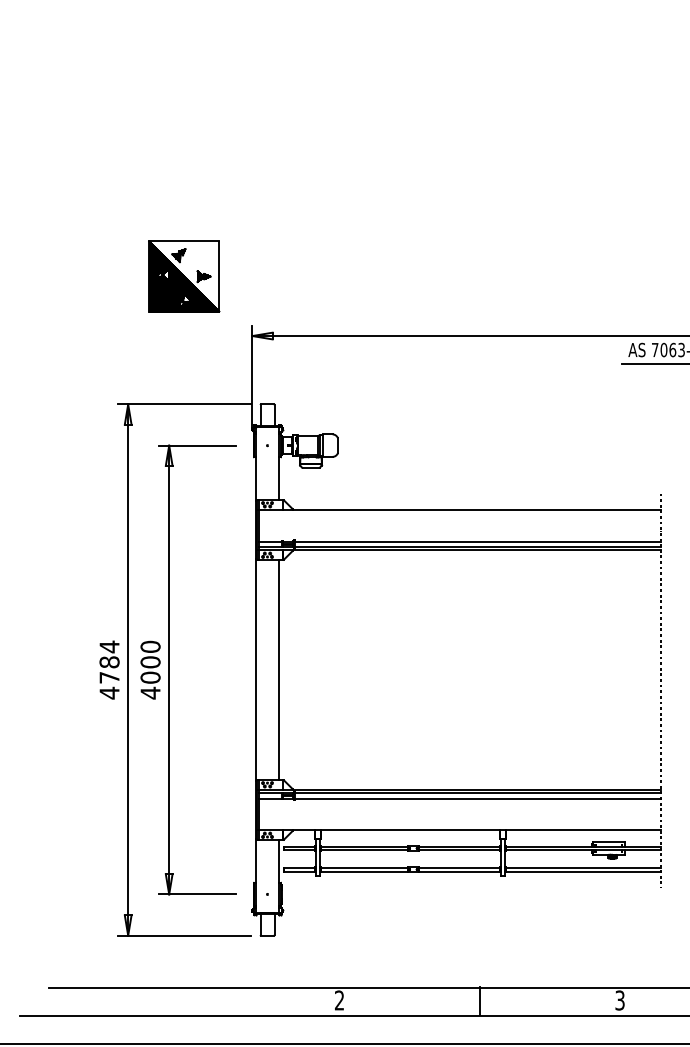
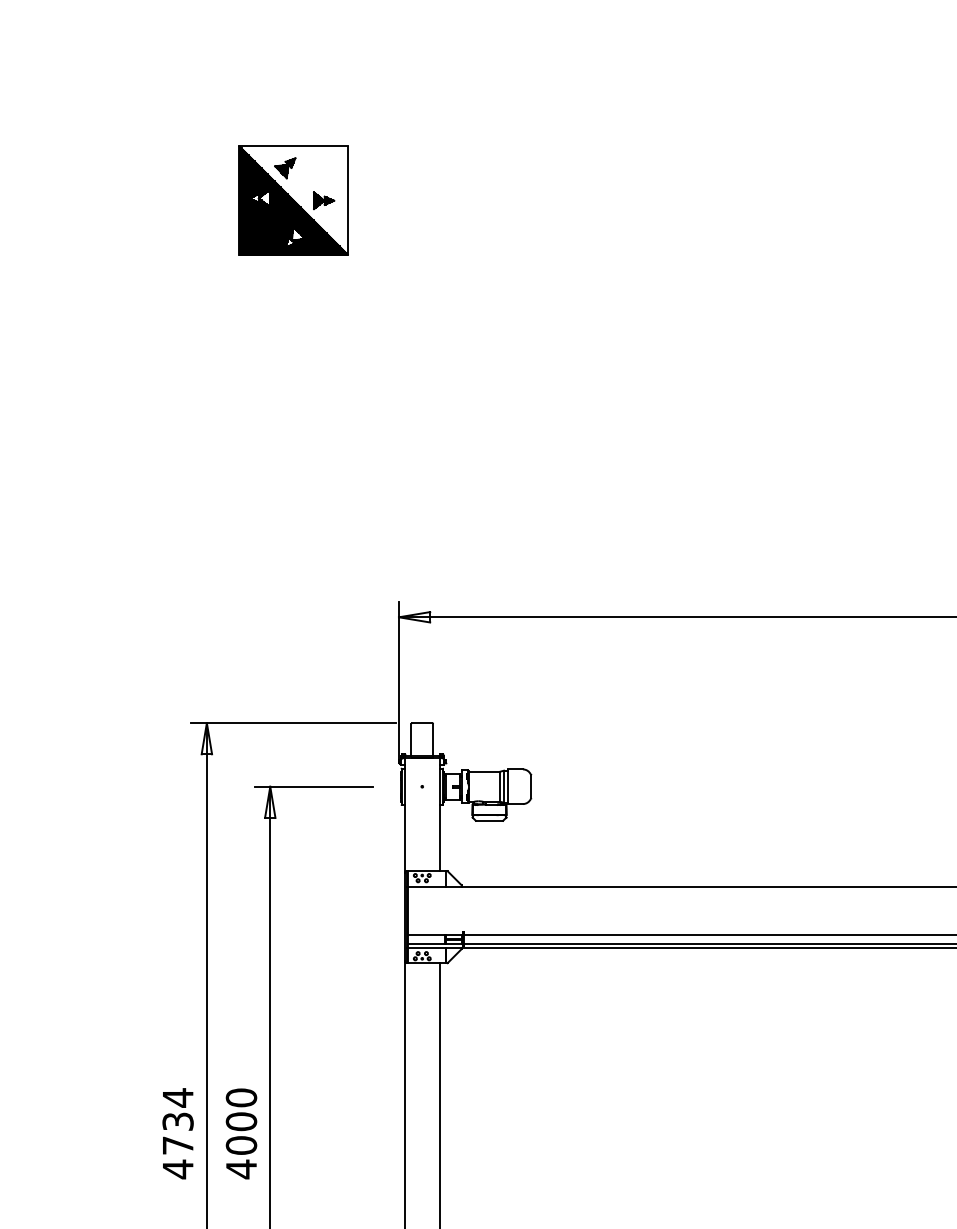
part: (184, 276) -> (293, 200), moved
text: (109, 662) -> (177, 1121), 4784 -> 4734

